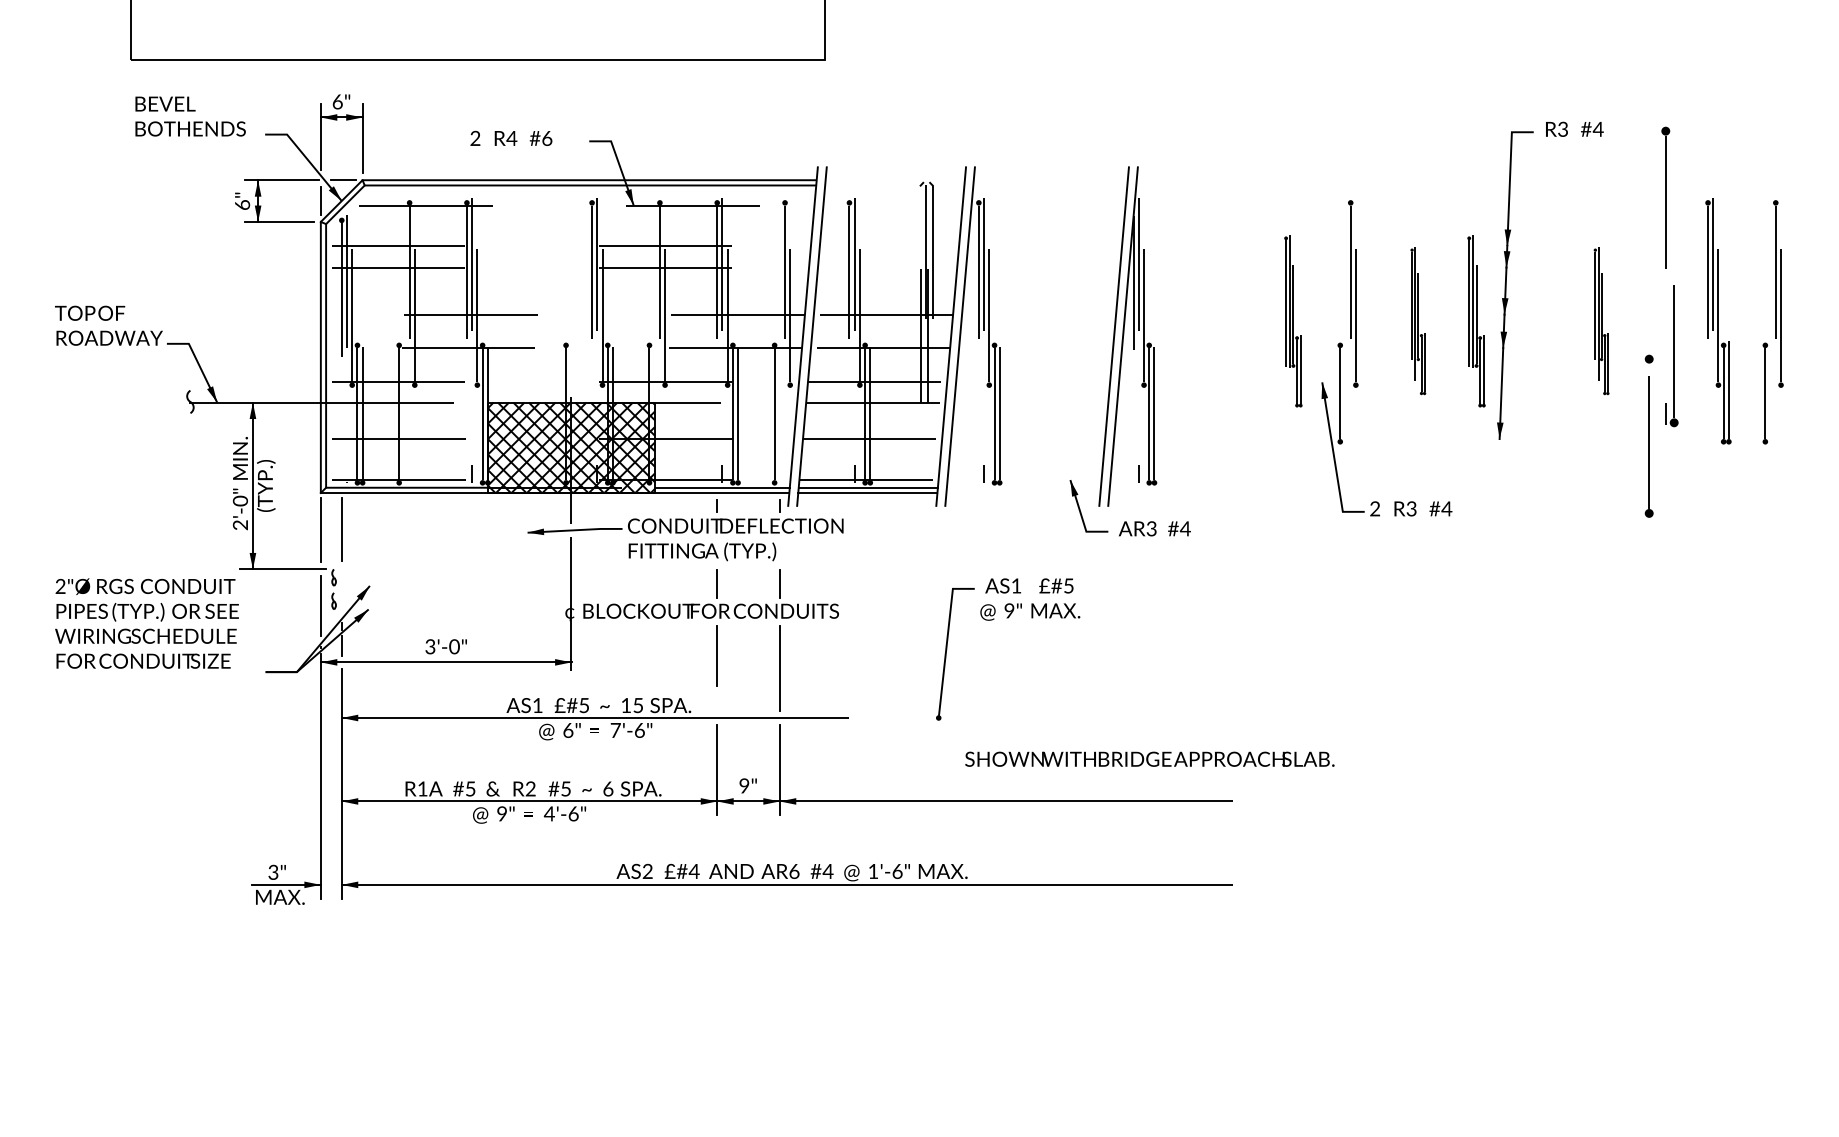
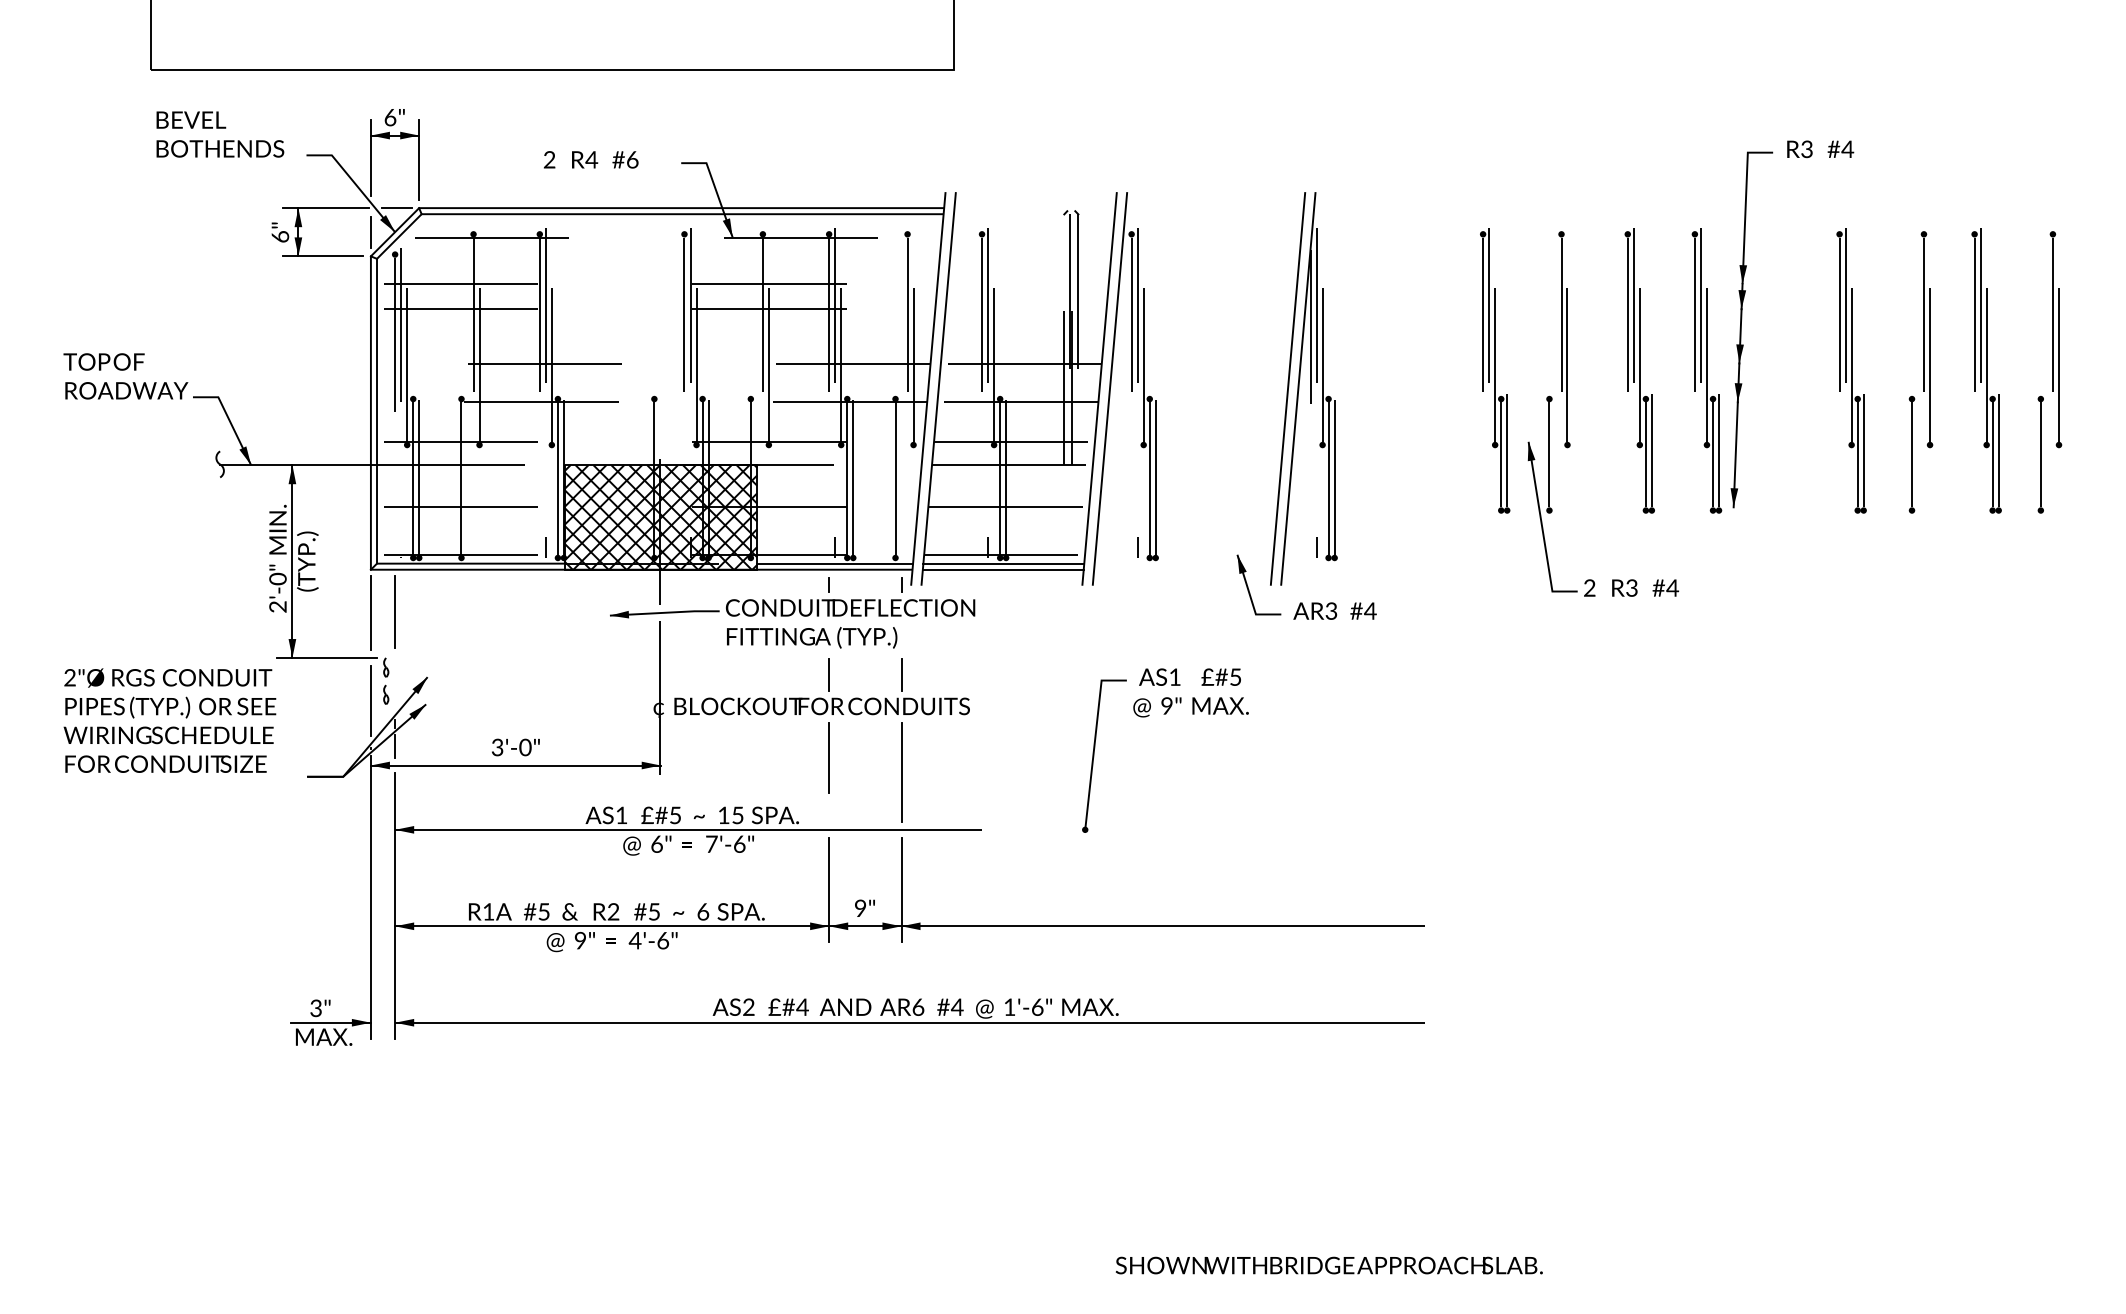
part: (1293, 320) -> (1495, 370), size x1.43
part: (1418, 320) -> (1639, 370), size x1.67
part: (1476, 320) -> (1706, 370), size x1.43
part: (1601, 320) -> (1851, 370), size x1.67
part: (1661, 322) -> (1920, 372), size x0.62
text: (1149, 759) -> (1328, 1265), moved

